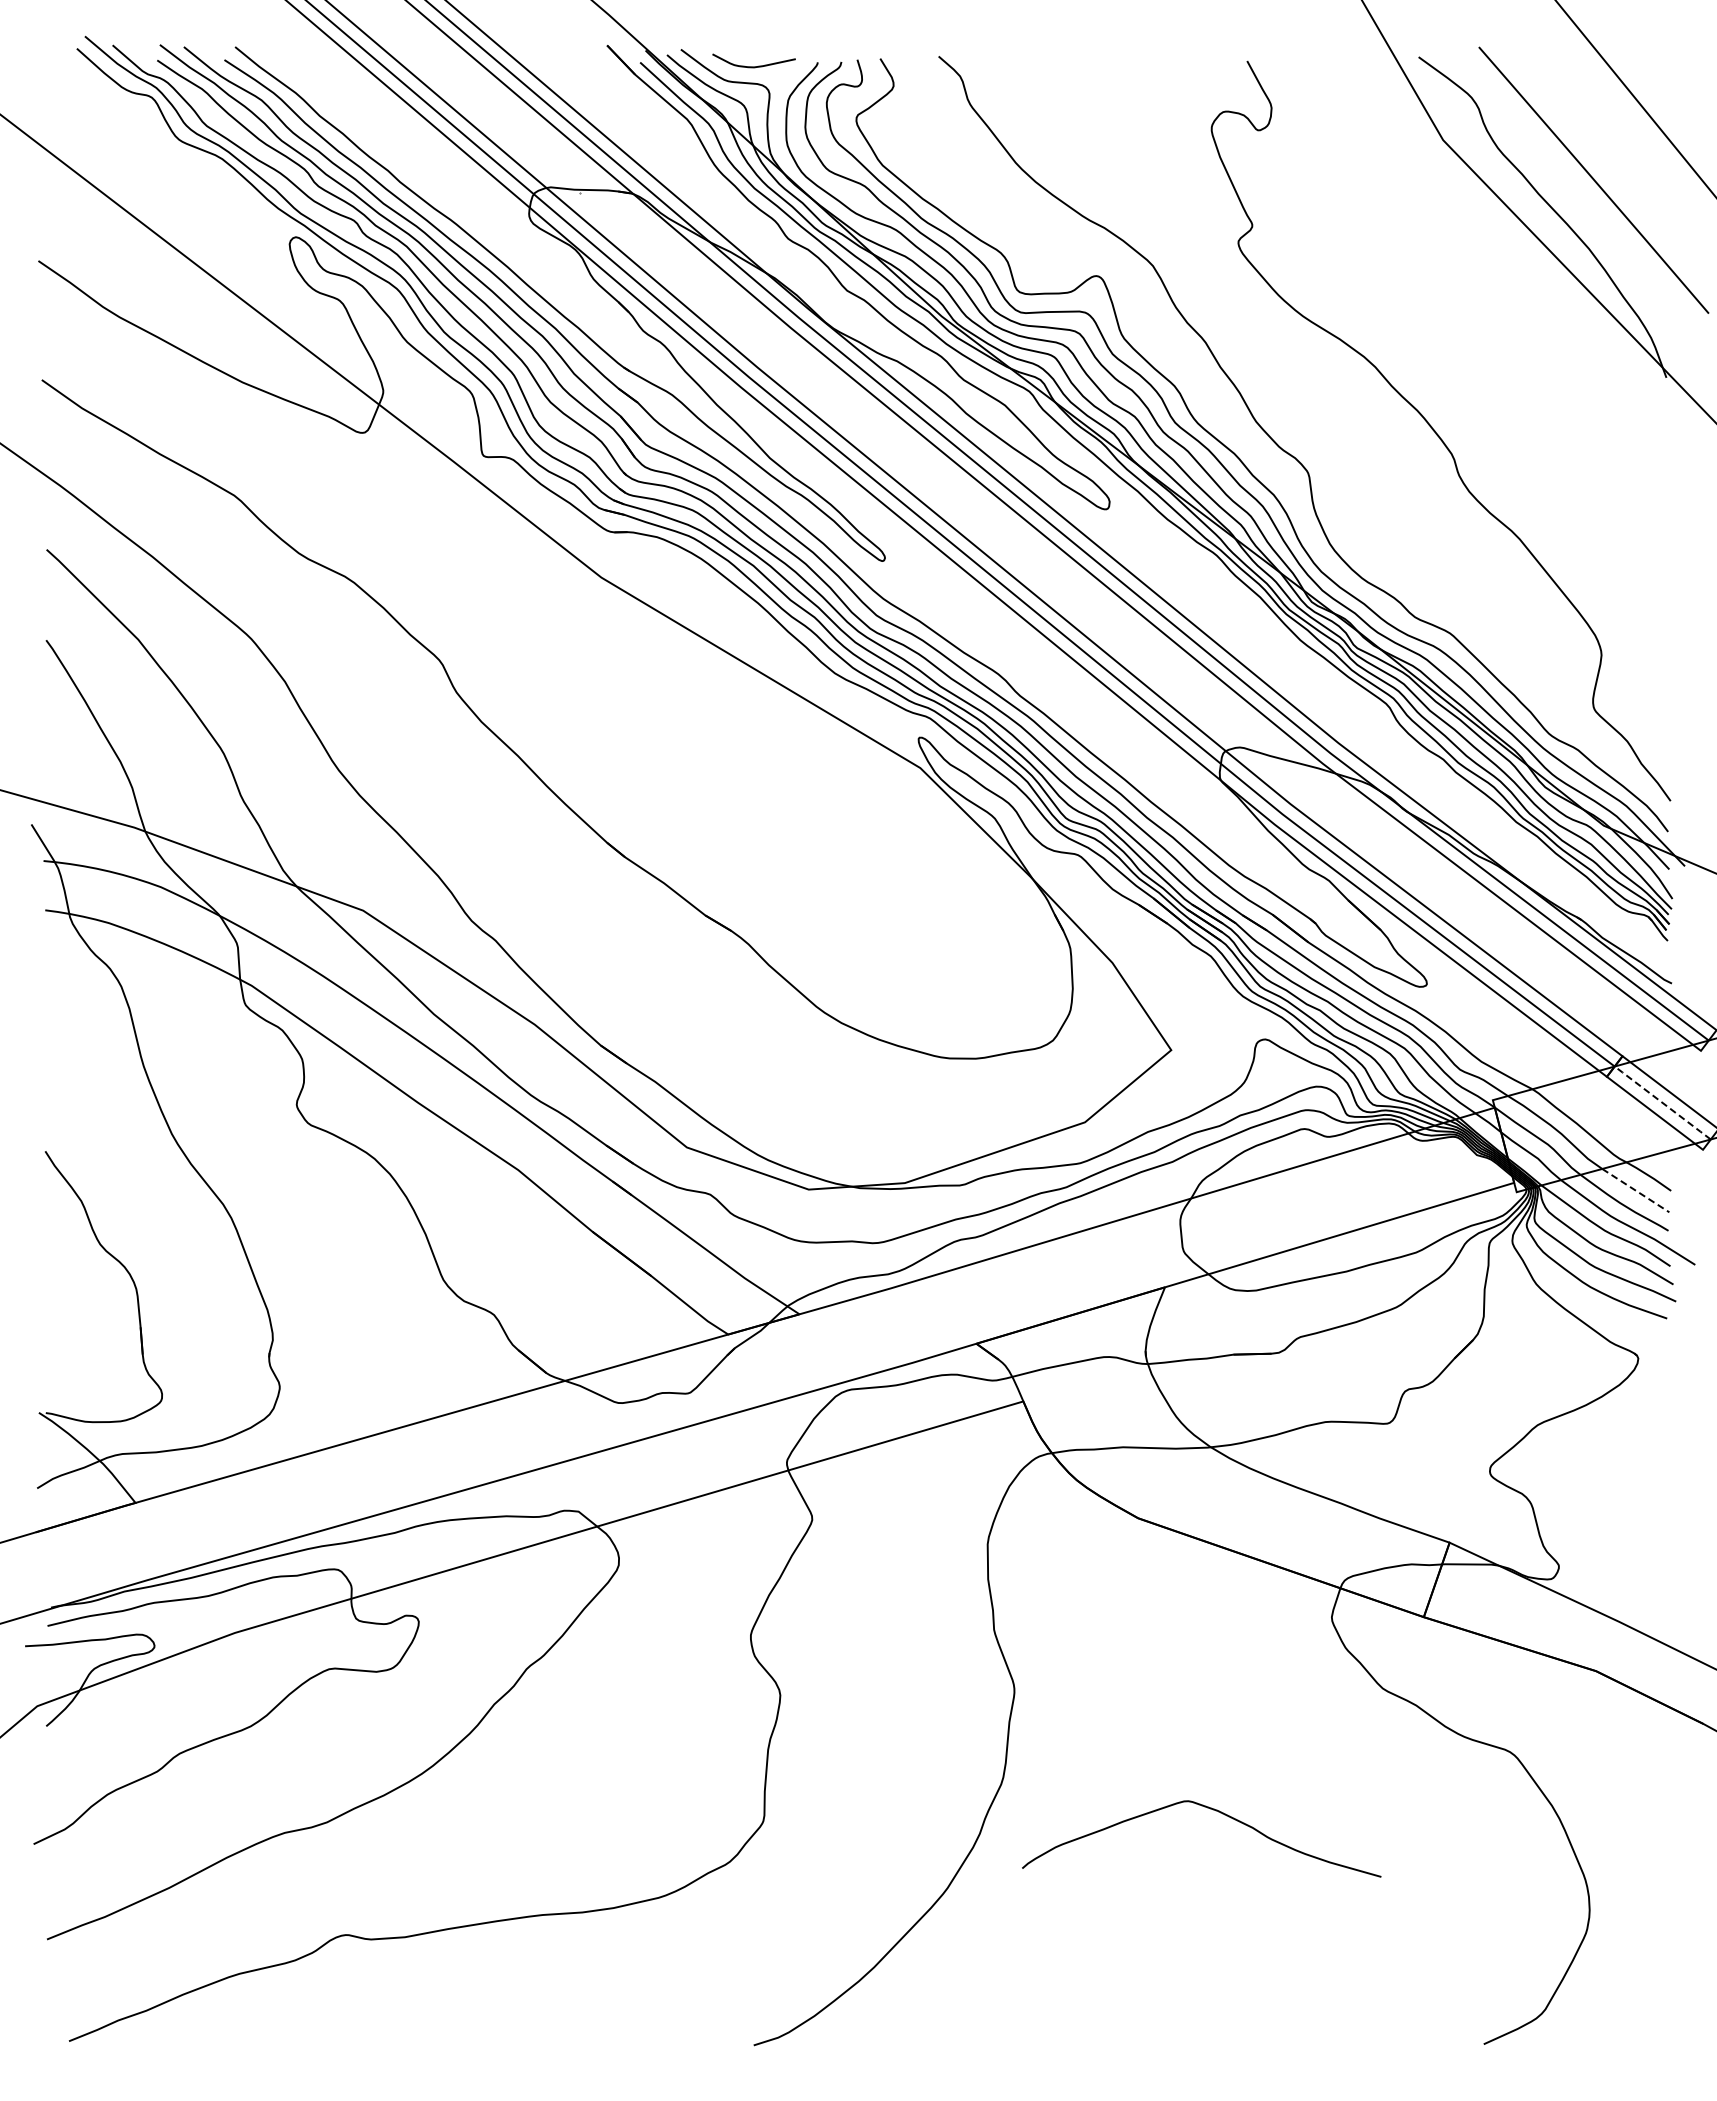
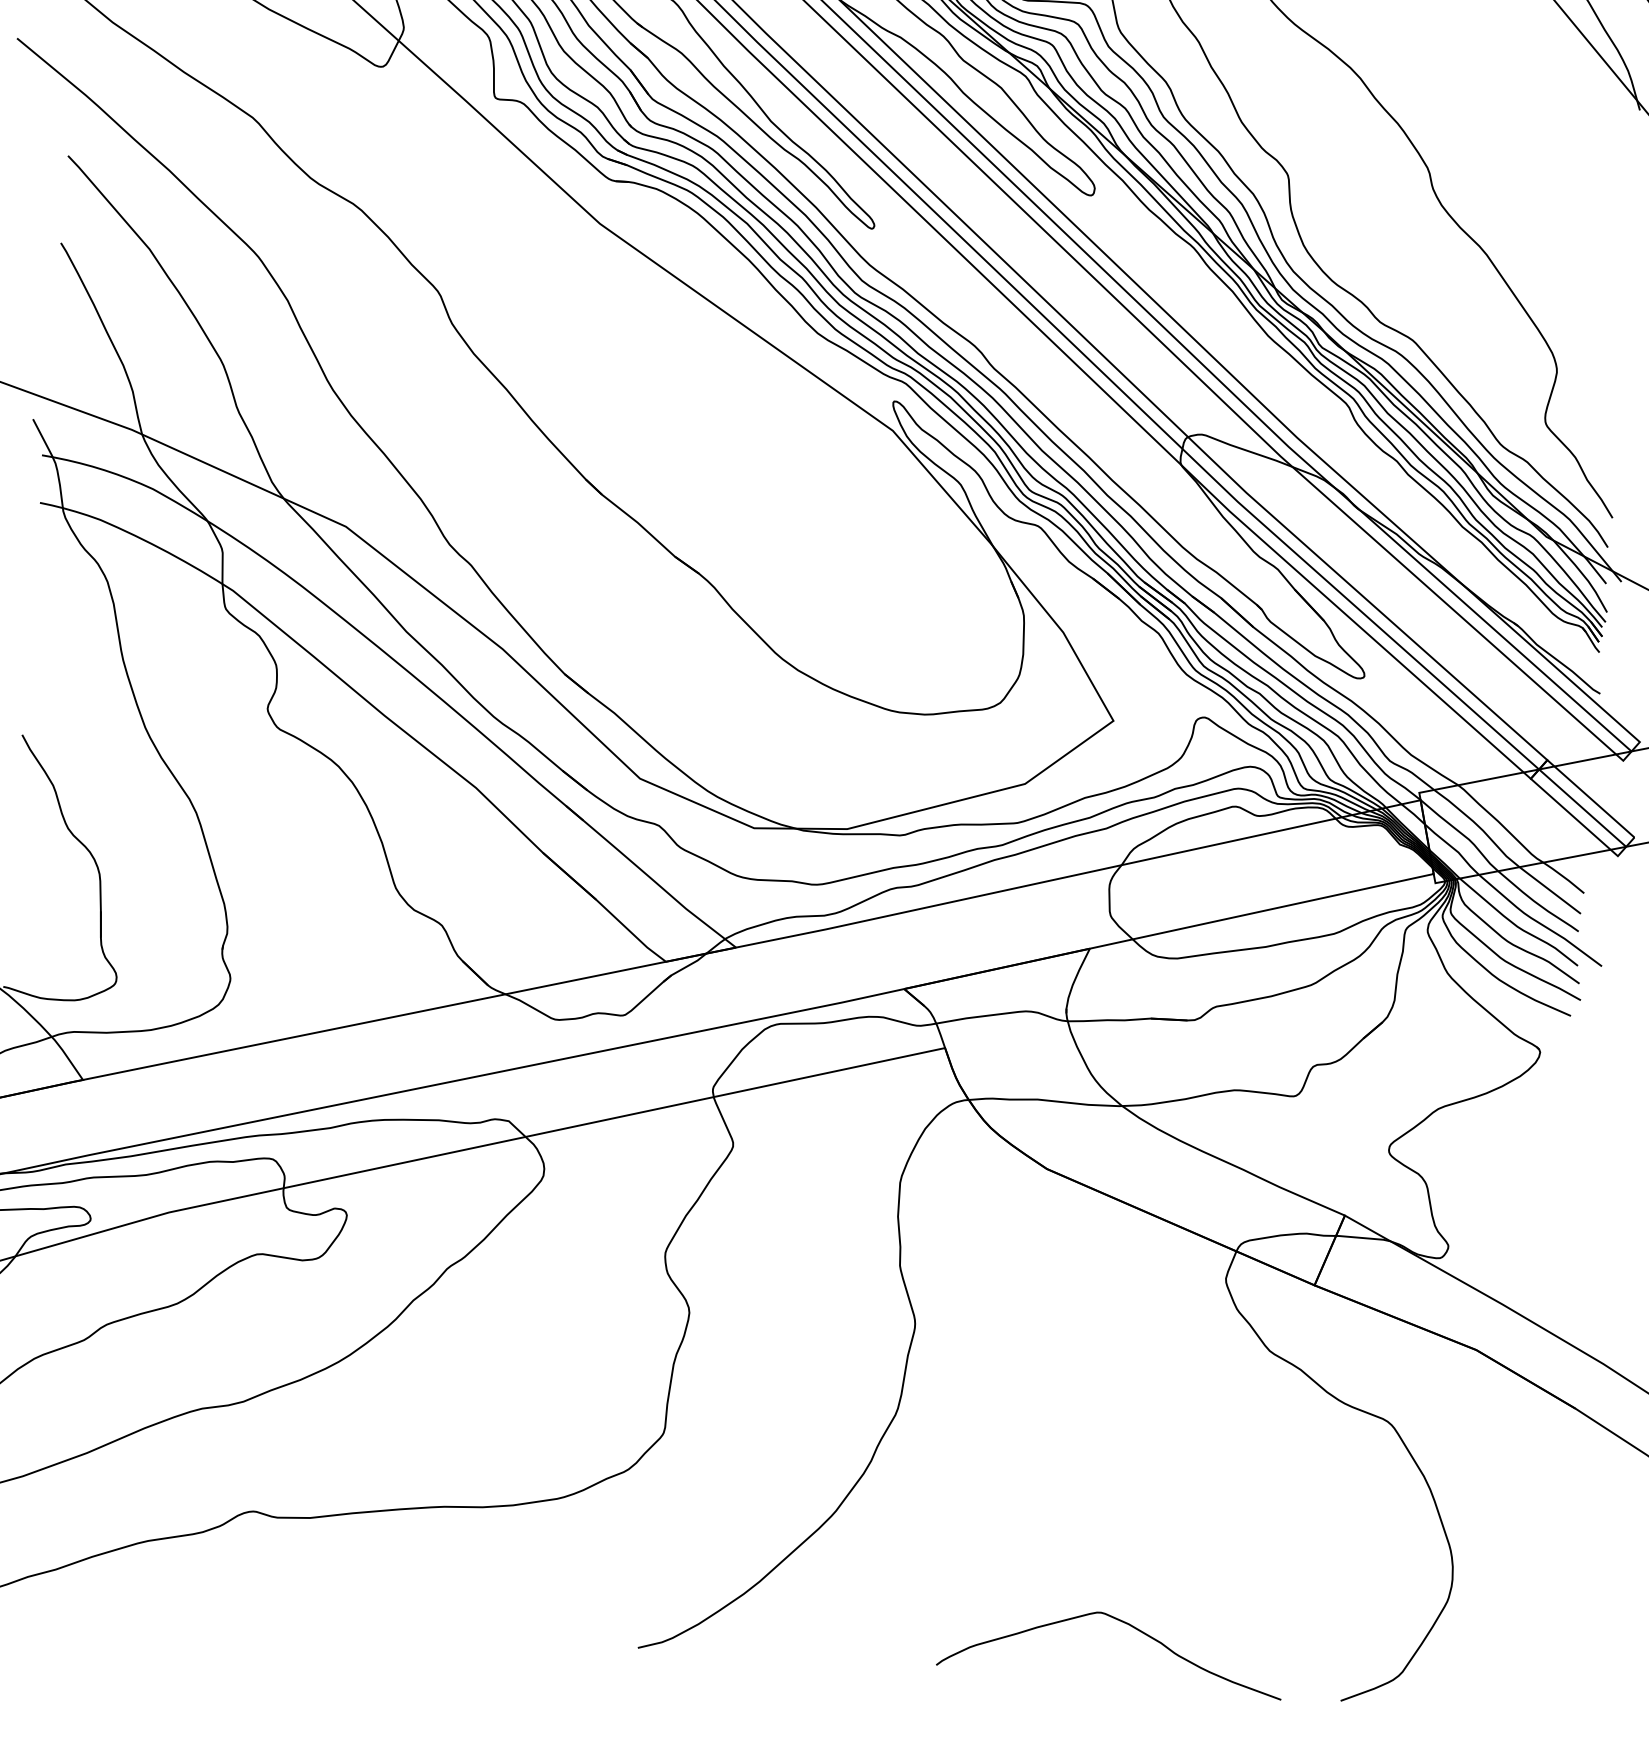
line: (1662, 1102) -> (1582, 807), dashed -> solid
line: (1635, 1190) -> (1549, 890), dashed -> solid
curve: (1210, 1809) -> (1121, 1622), moved

